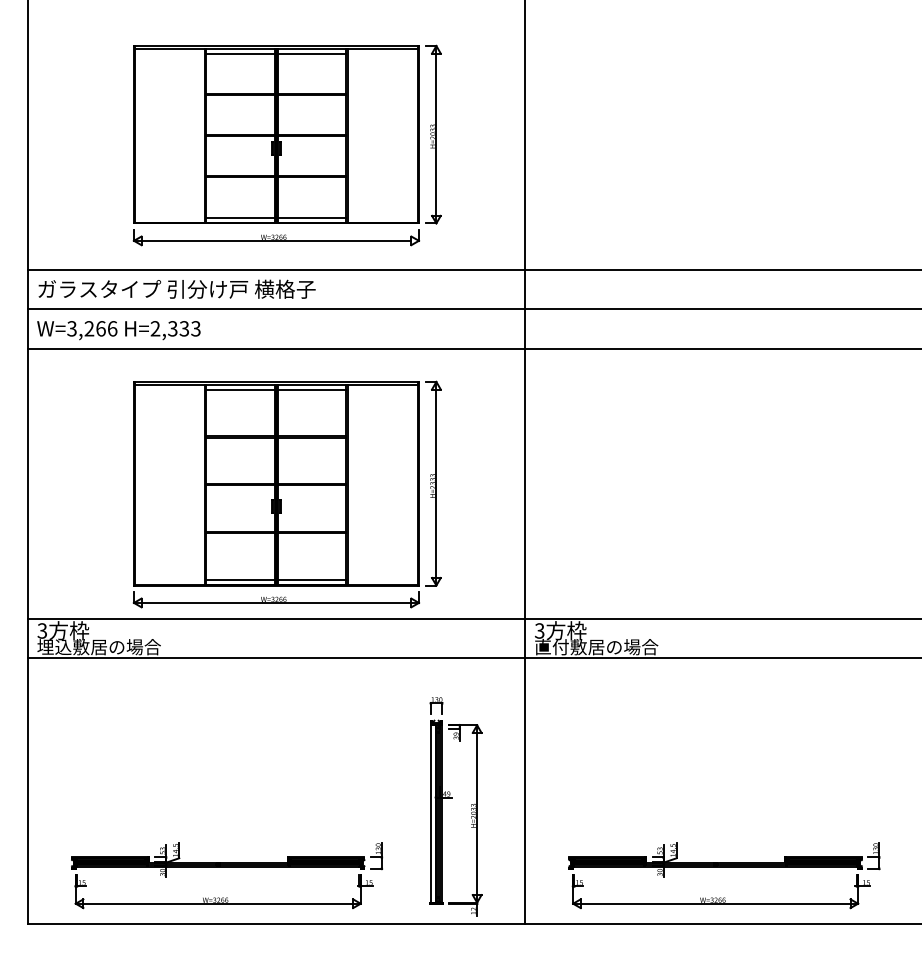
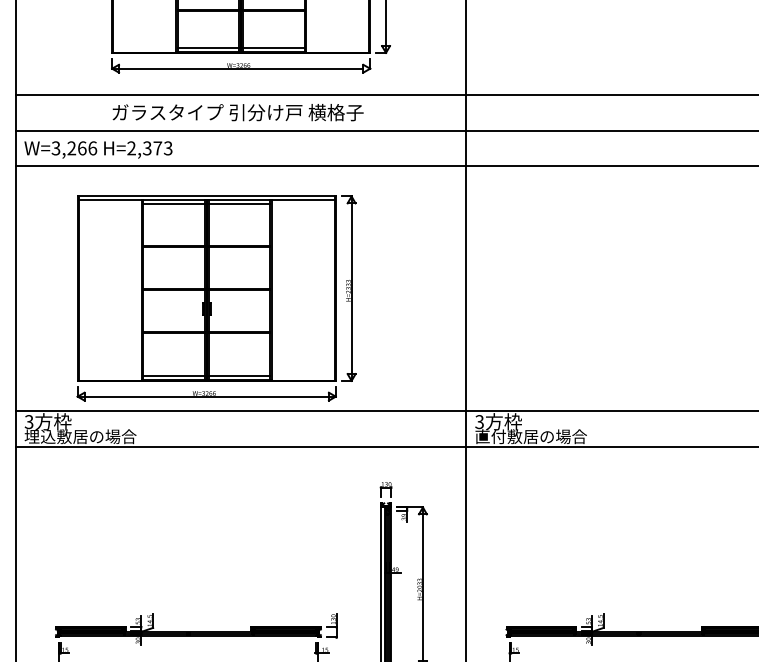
text: (176, 288) -> (237, 111), moved
text: (184, 328) -> (157, 148), H=2,333 -> H=2,373
part: (286, 494) -> (215, 298), moved

